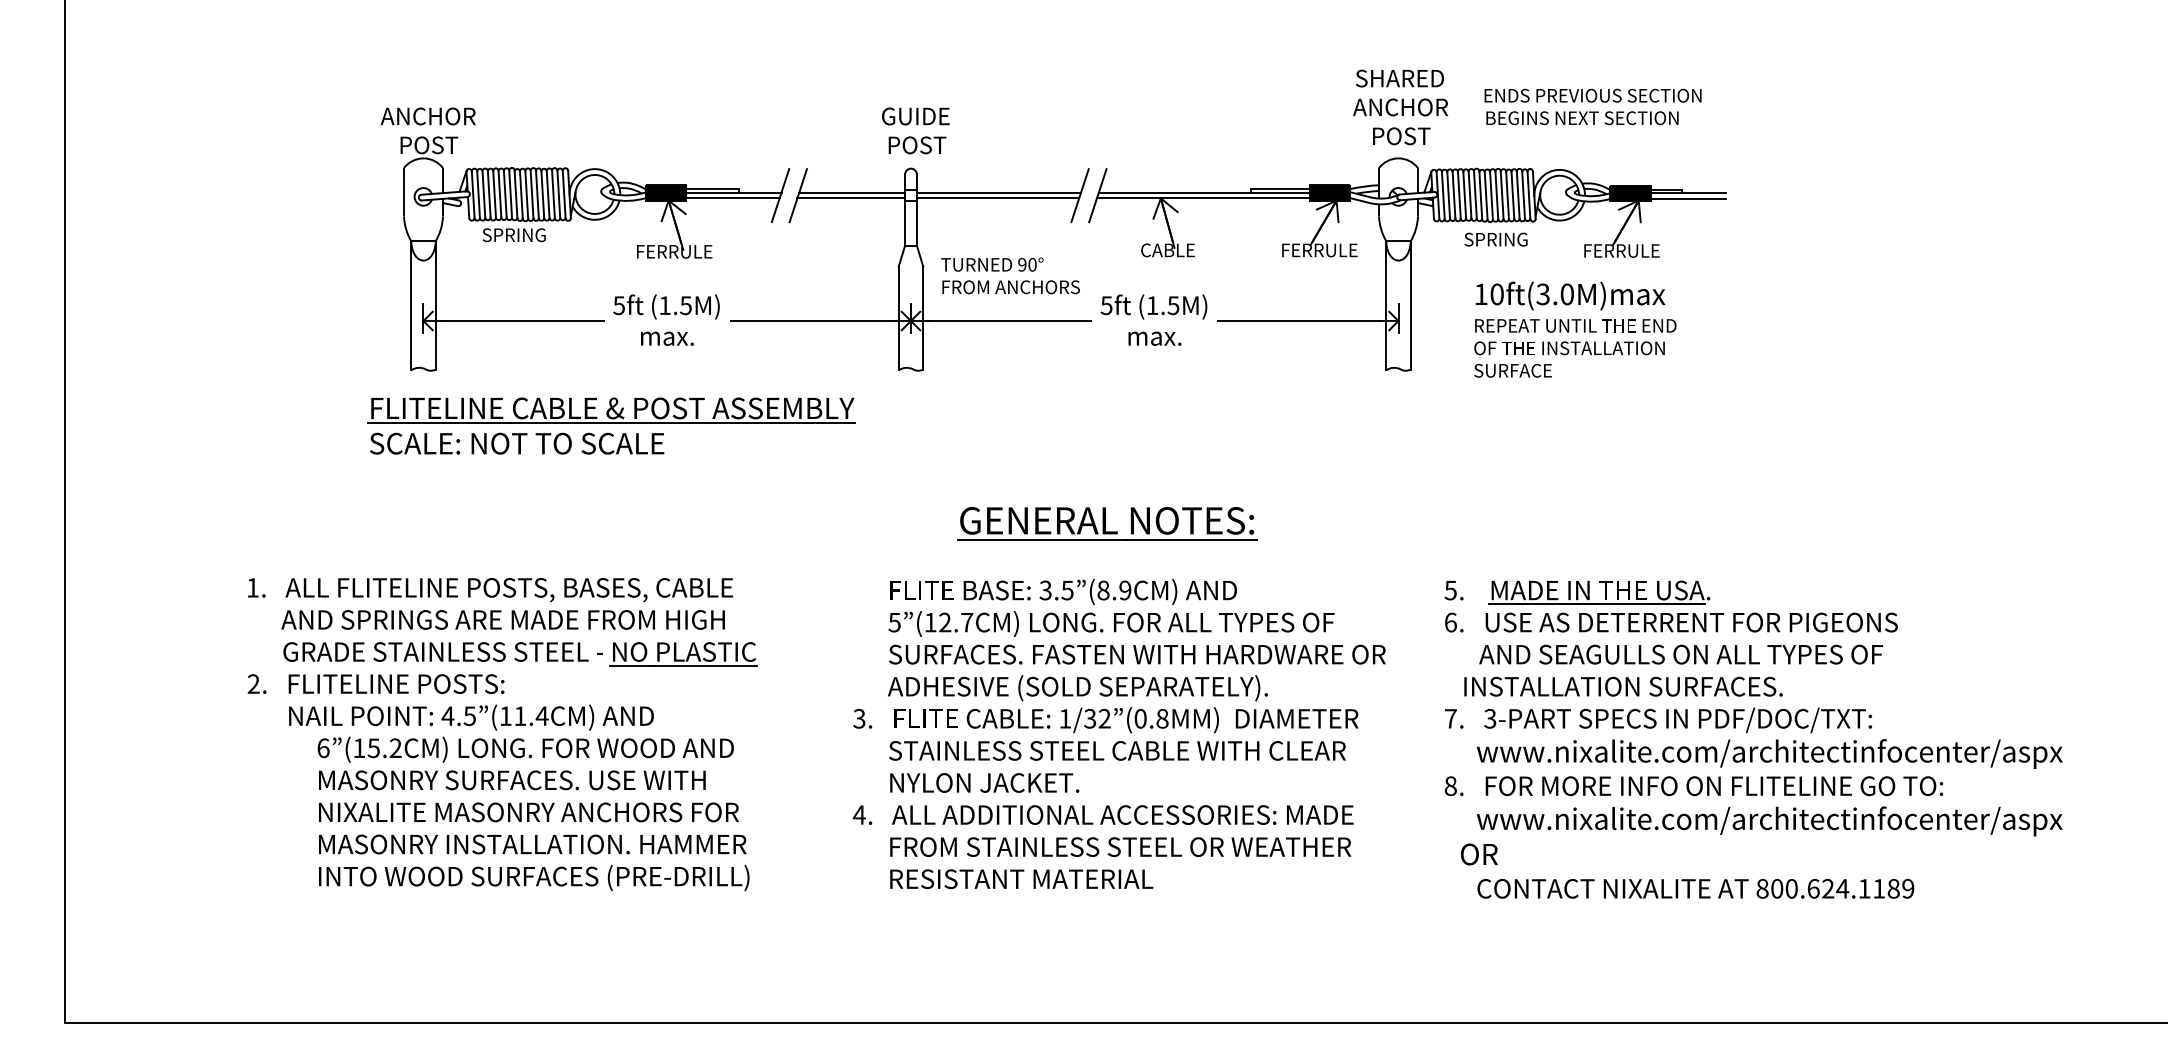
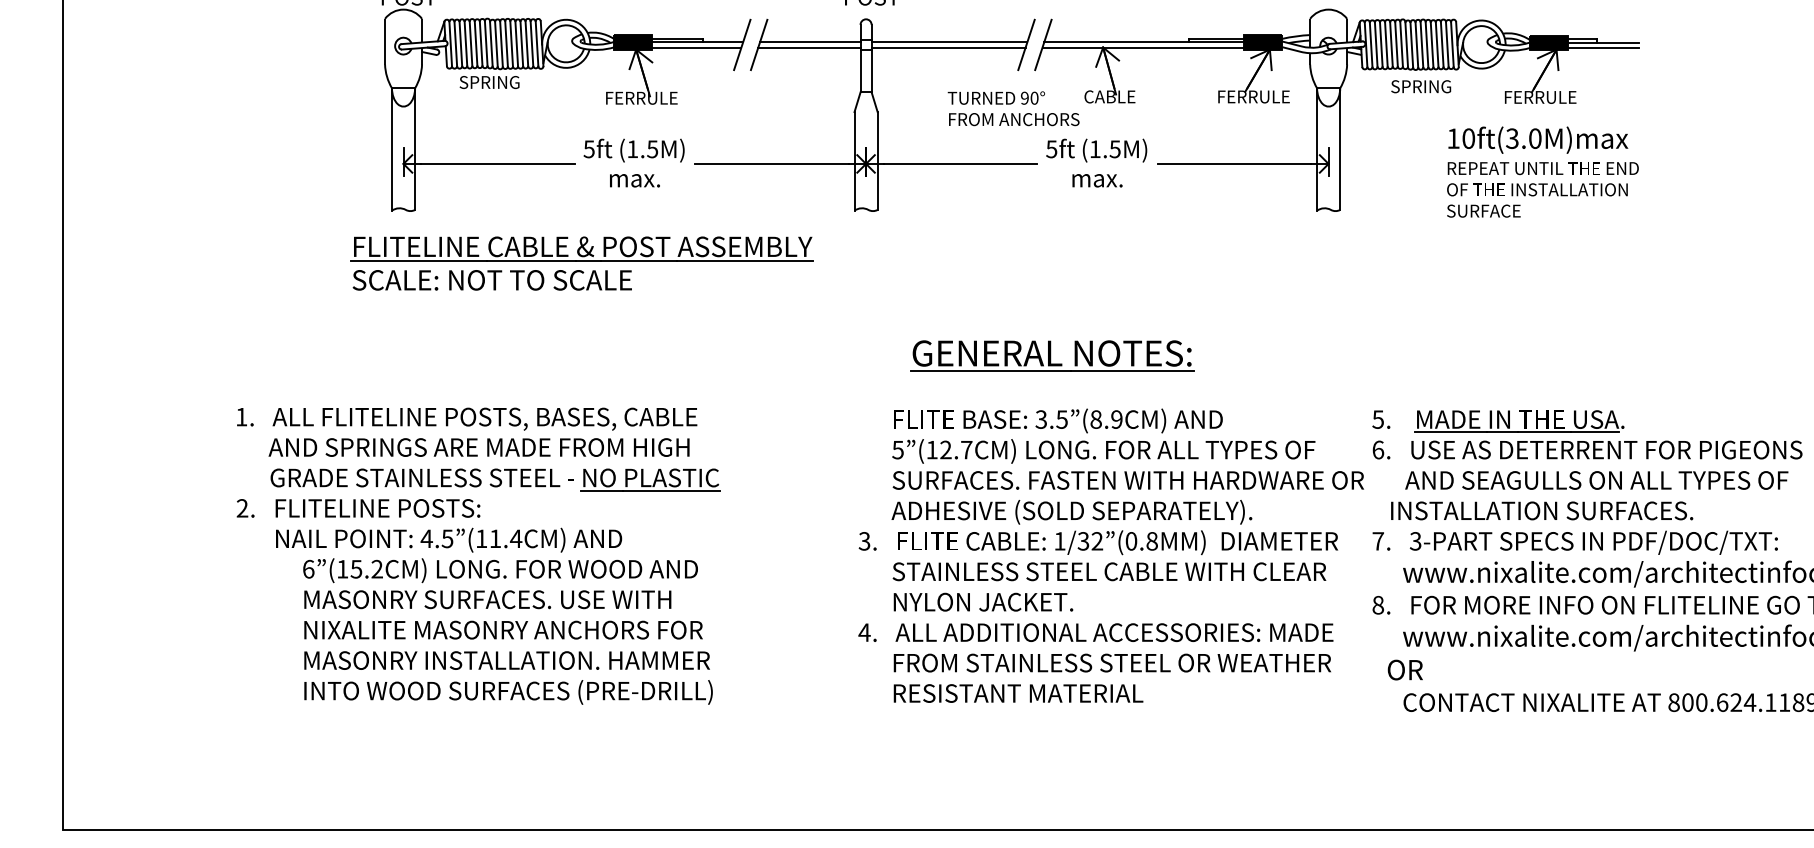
text: (1010, 275) -> (1013, 108), moved
text: (1575, 329) -> (1543, 171), moved
text: (1118, 733) -> (1110, 555), moved

